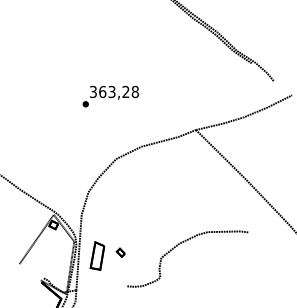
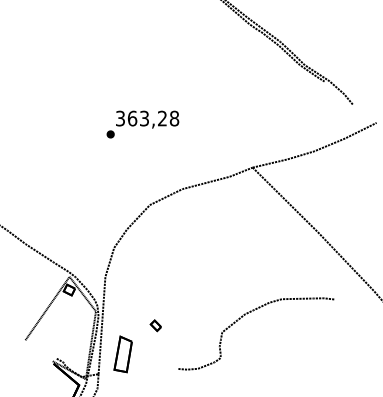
curve: (177, 246) -> (243, 317), moved
part: (97, 255) -> (123, 353), moved

